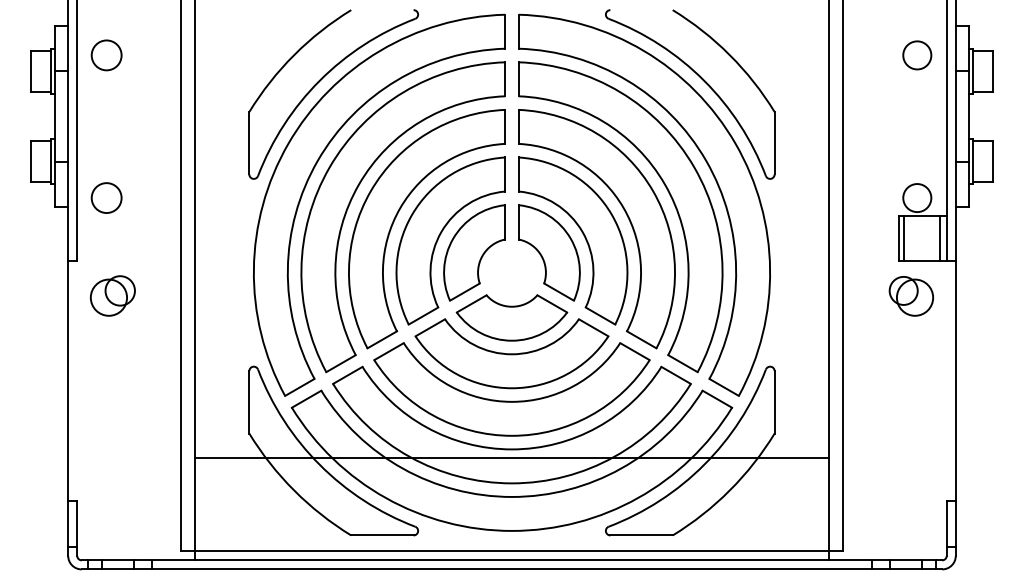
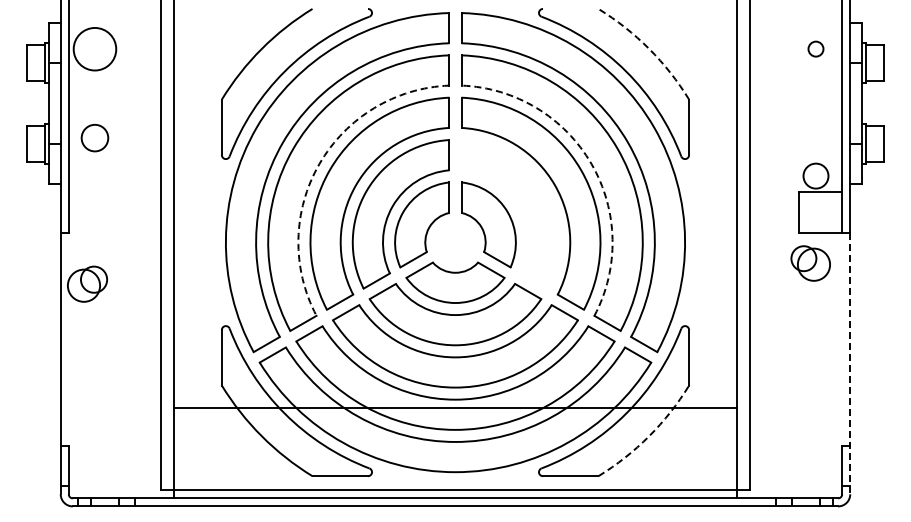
circle: (106, 54) -> (94, 48), size x1.6
arc: (730, 54) -> (649, 48), solid -> dashed
circle: (916, 54) -> (815, 48), size x0.6
arc: (359, 185) -> (319, 164), solid -> dashed
arc: (664, 185) -> (591, 164), solid -> dashed
circle: (106, 198) -> (94, 138), moved
part: (583, 236) -> (519, 210), removed
line: (904, 238) -> (804, 212), removed
line: (939, 238) -> (835, 212), removed
part: (112, 295) -> (87, 283), moved
line: (956, 408) -> (850, 363), solid -> dashed
arc: (730, 490) -> (649, 436), solid -> dashed

